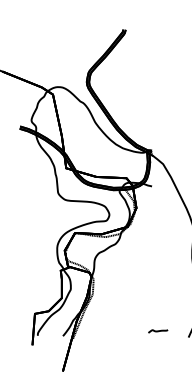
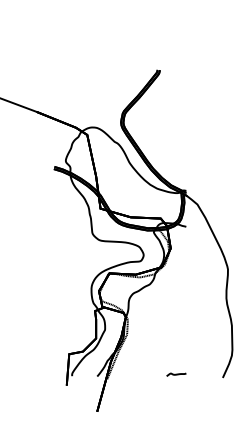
part: (158, 331) -> (176, 374), moved

